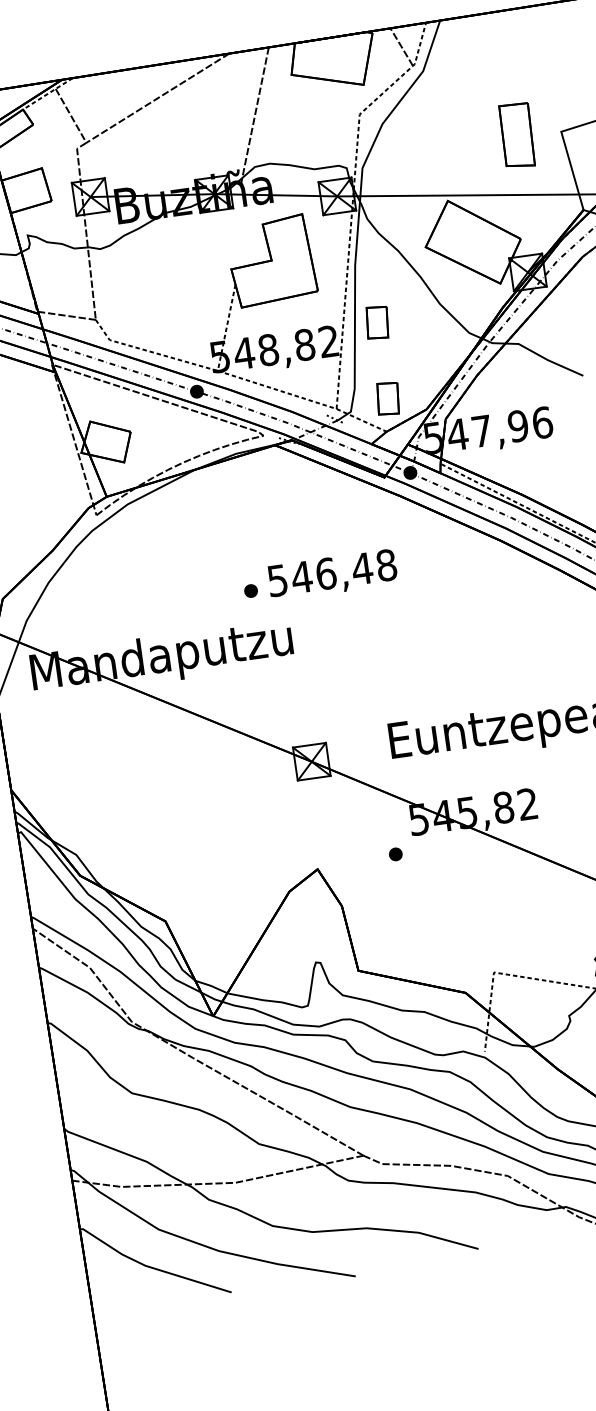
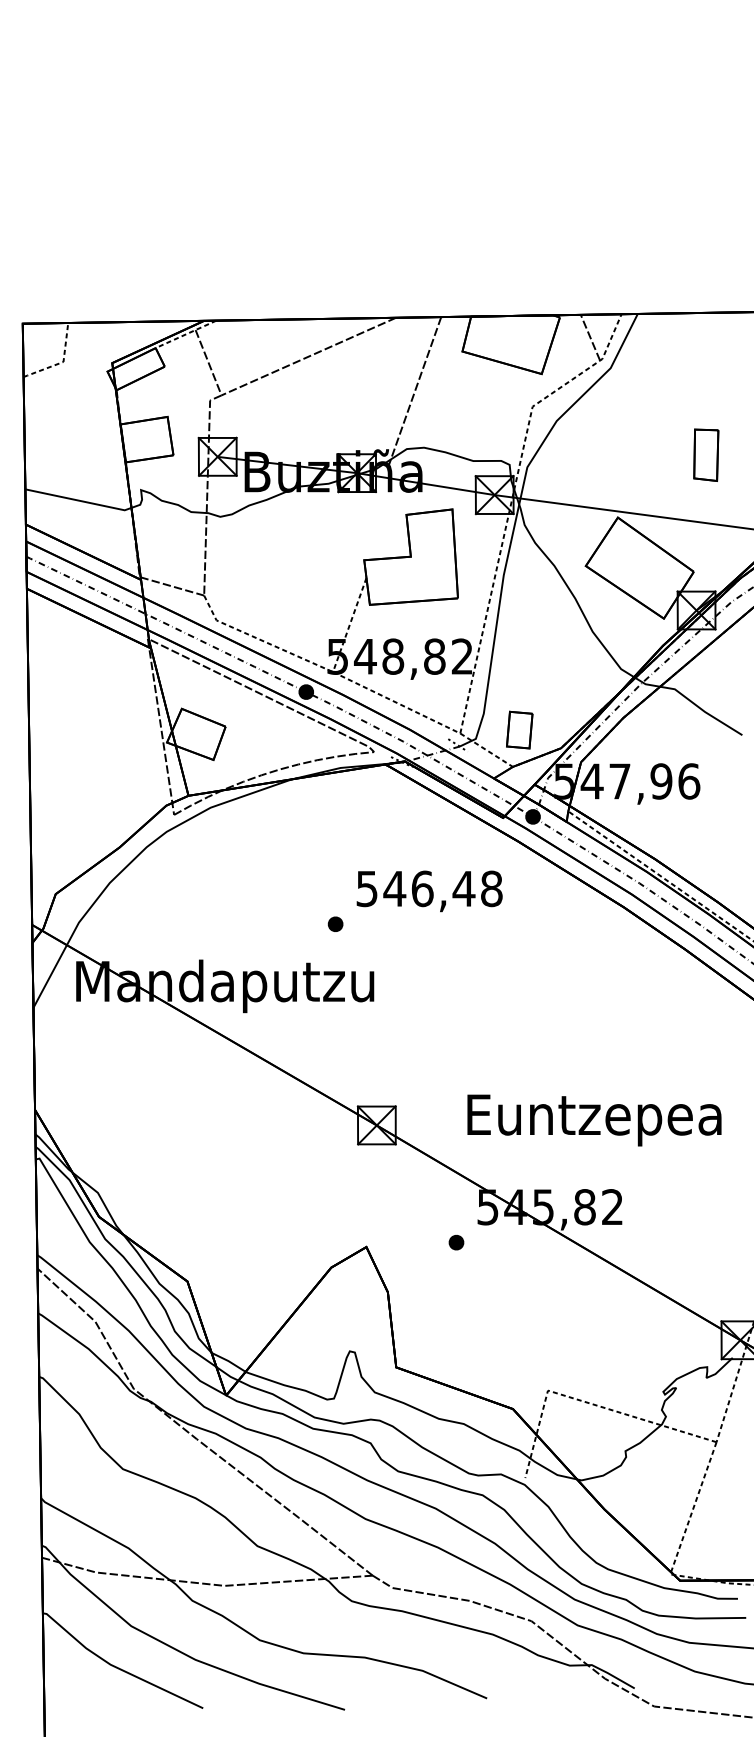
part: (517, 134) -> (706, 454), size x0.71
part: (377, 322) -> (519, 642), removed
text: (332, 575) -> (429, 891), moved

